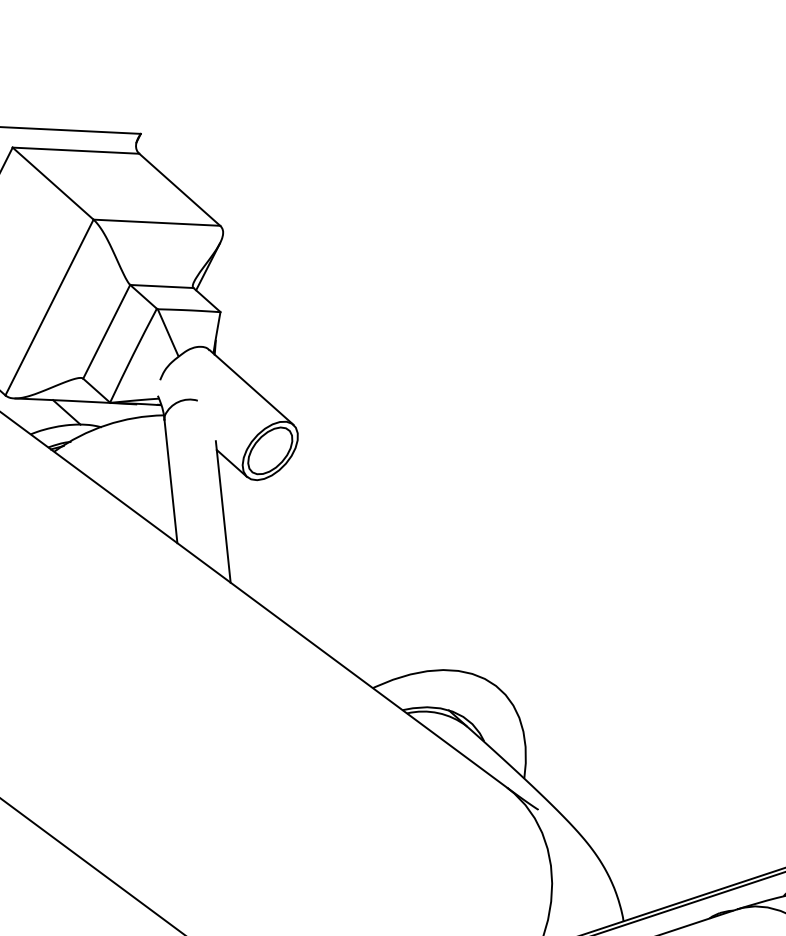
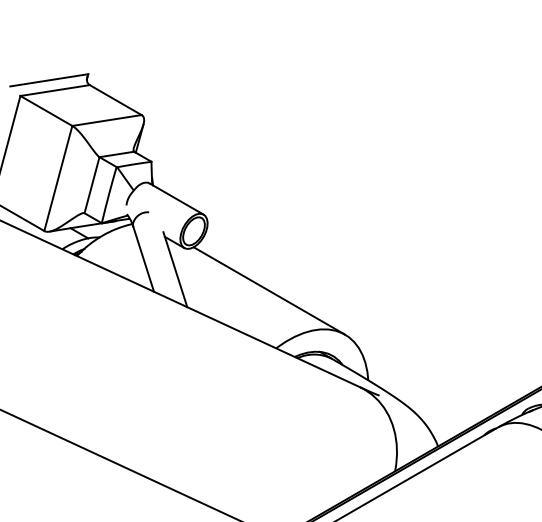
line: (382, 583) -> (269, 290), added

